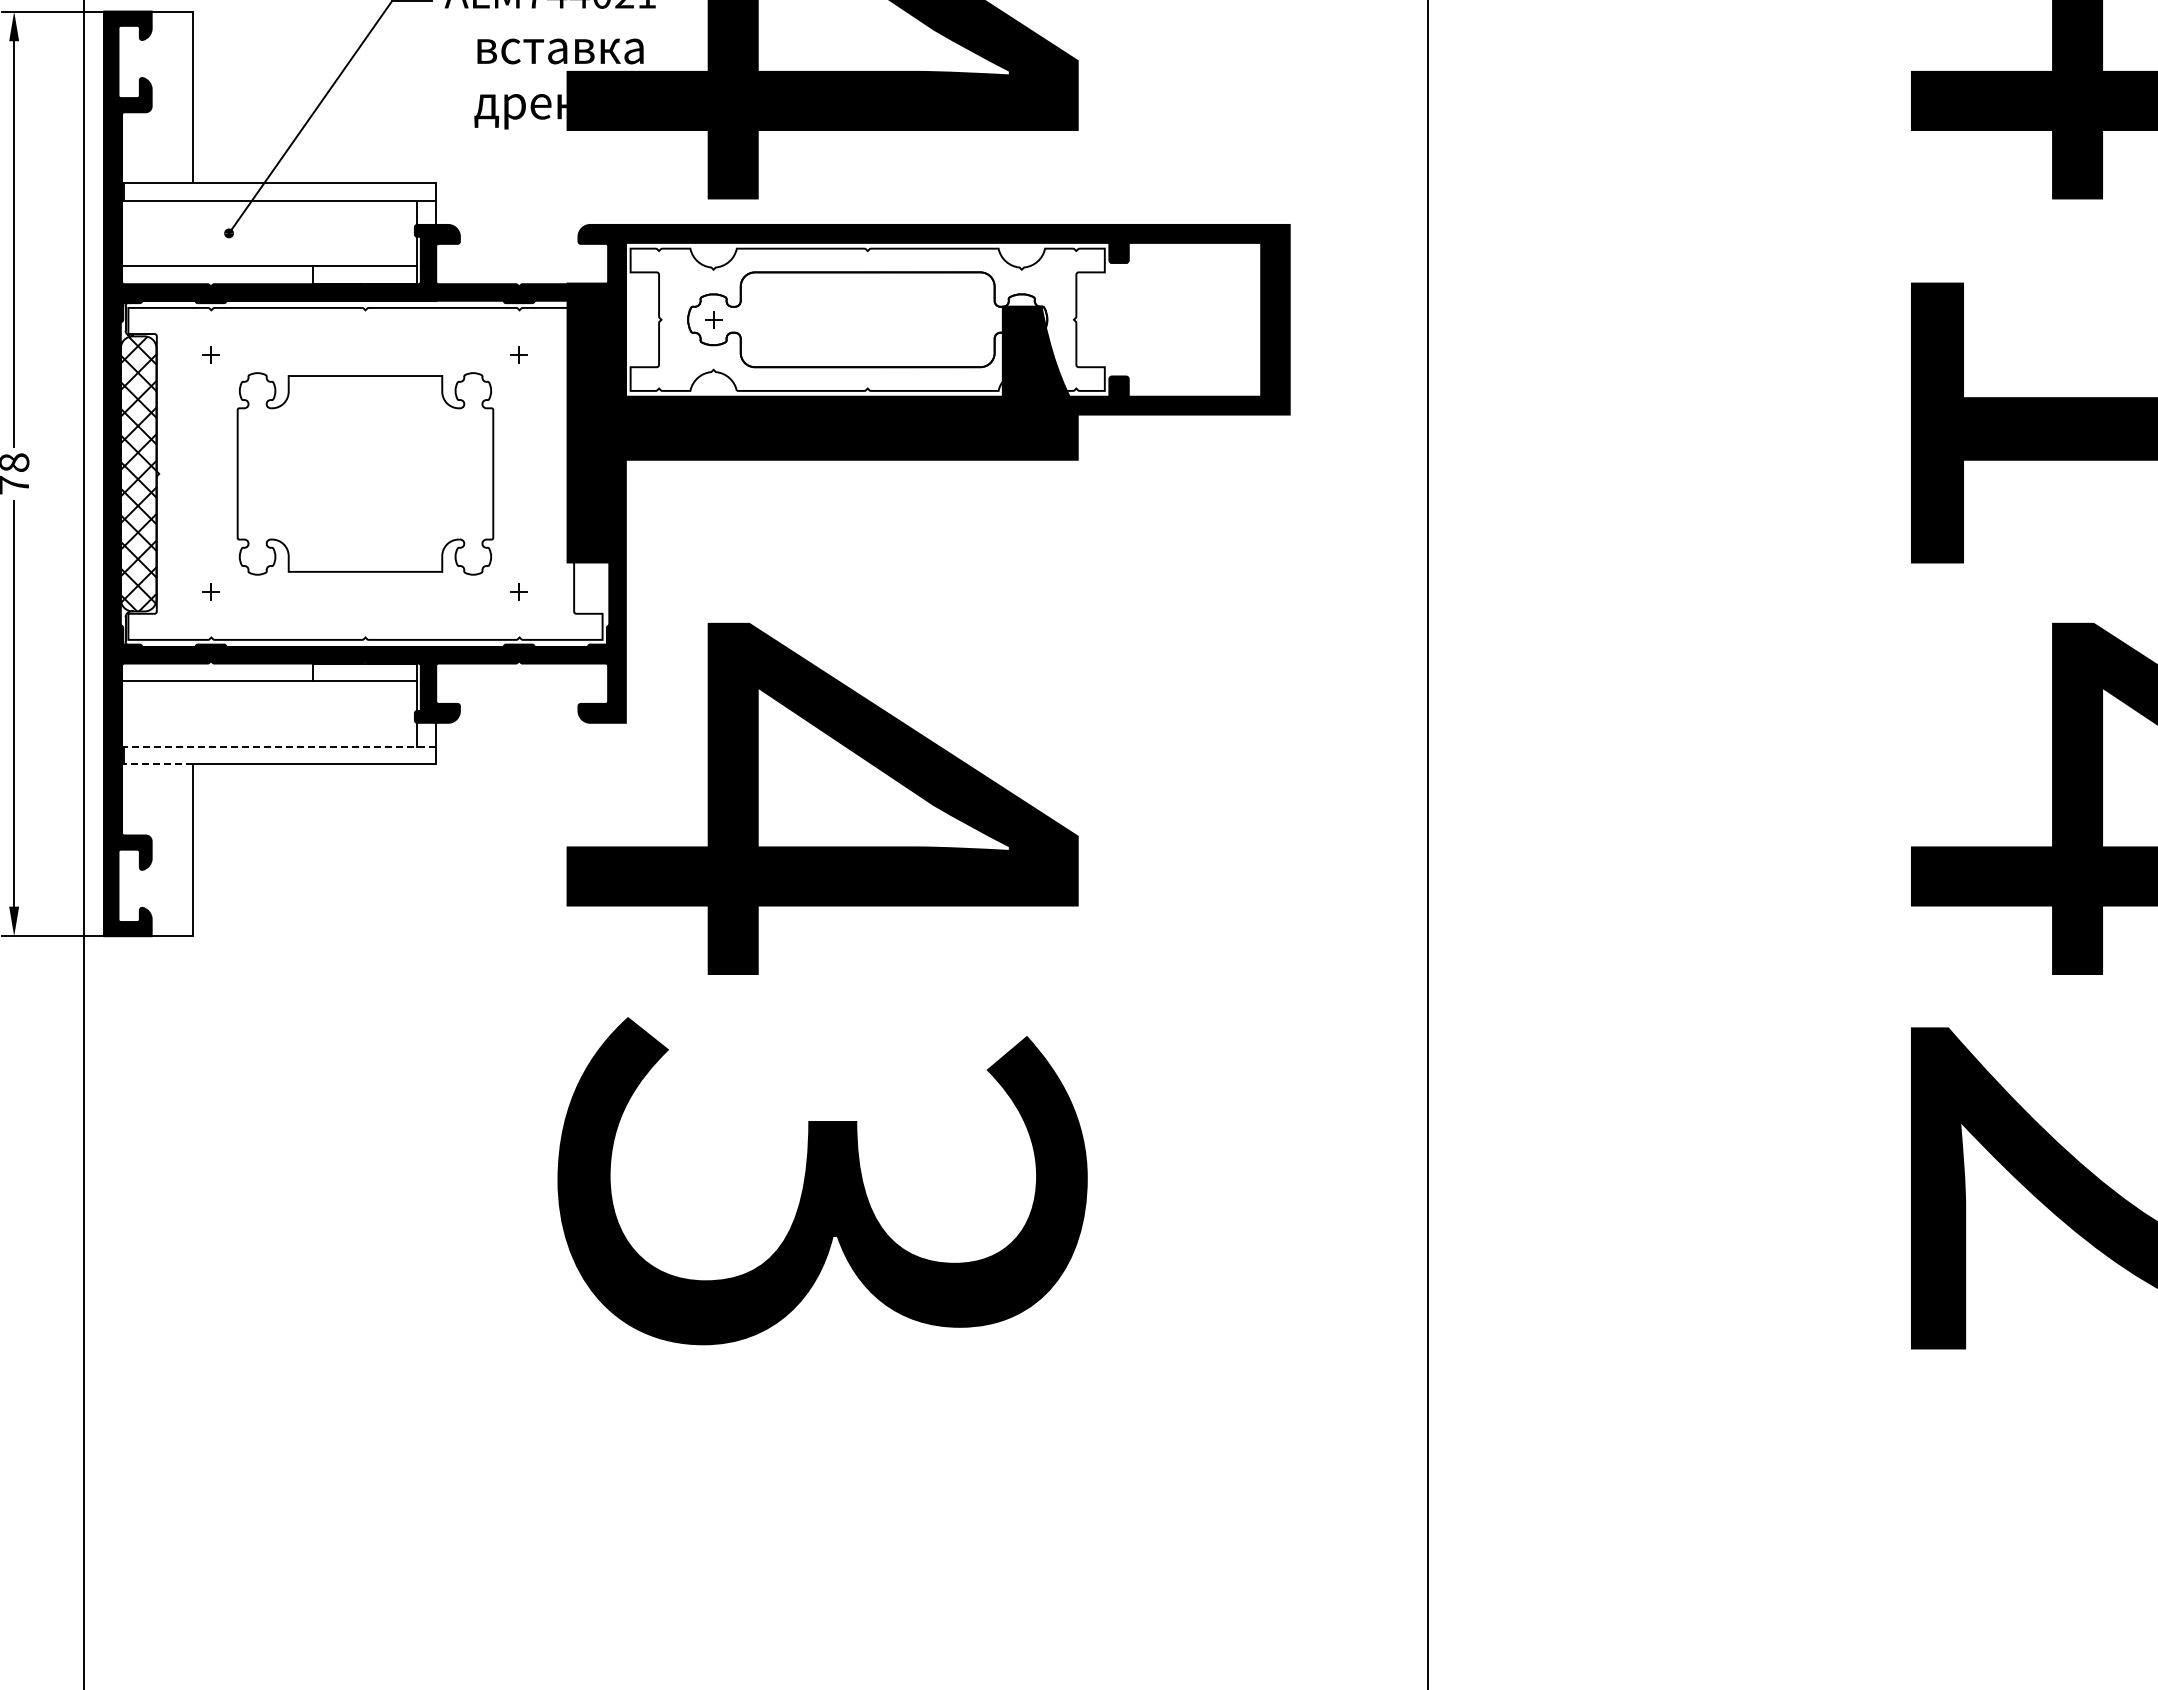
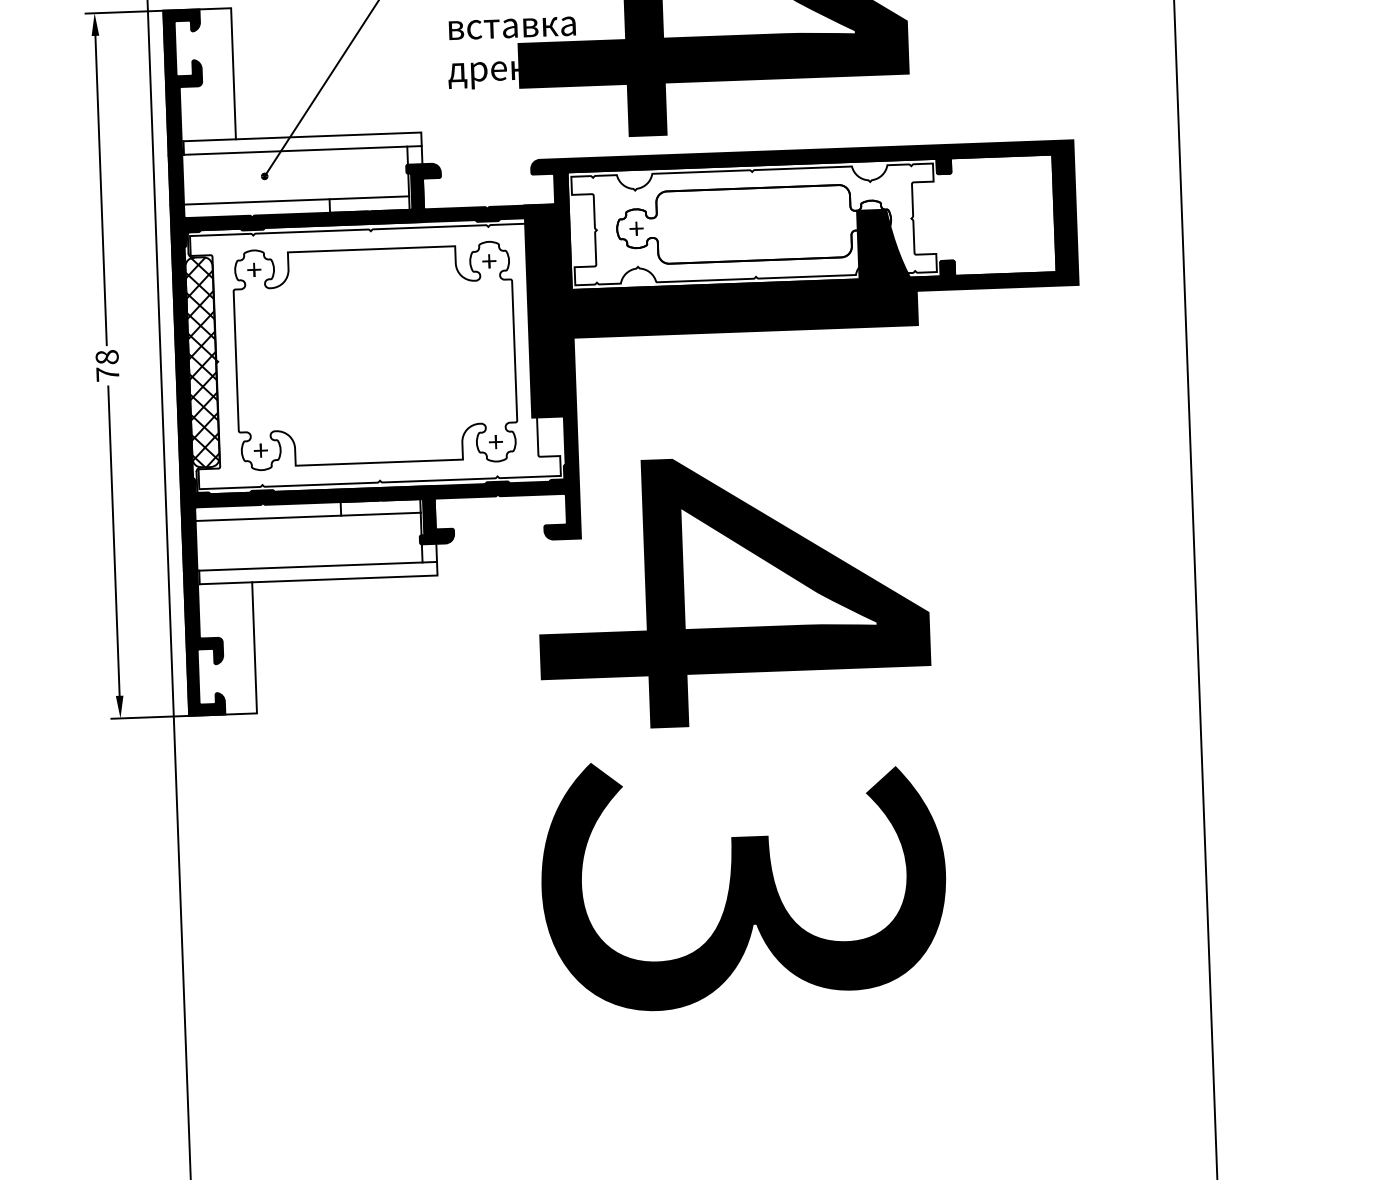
part: (365, 473) -> (375, 355), size x1.43
line: (270, 746) -> (310, 566), dashed -> solid
line: (158, 764) -> (225, 583), dashed -> solid

